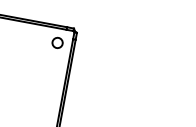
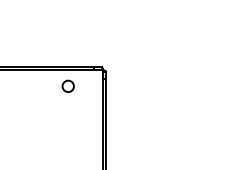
circle: (57, 42) -> (67, 85), moved

